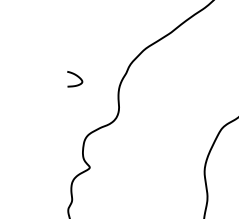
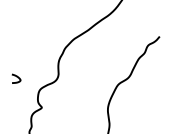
curve: (75, 76) -> (16, 77), moved

